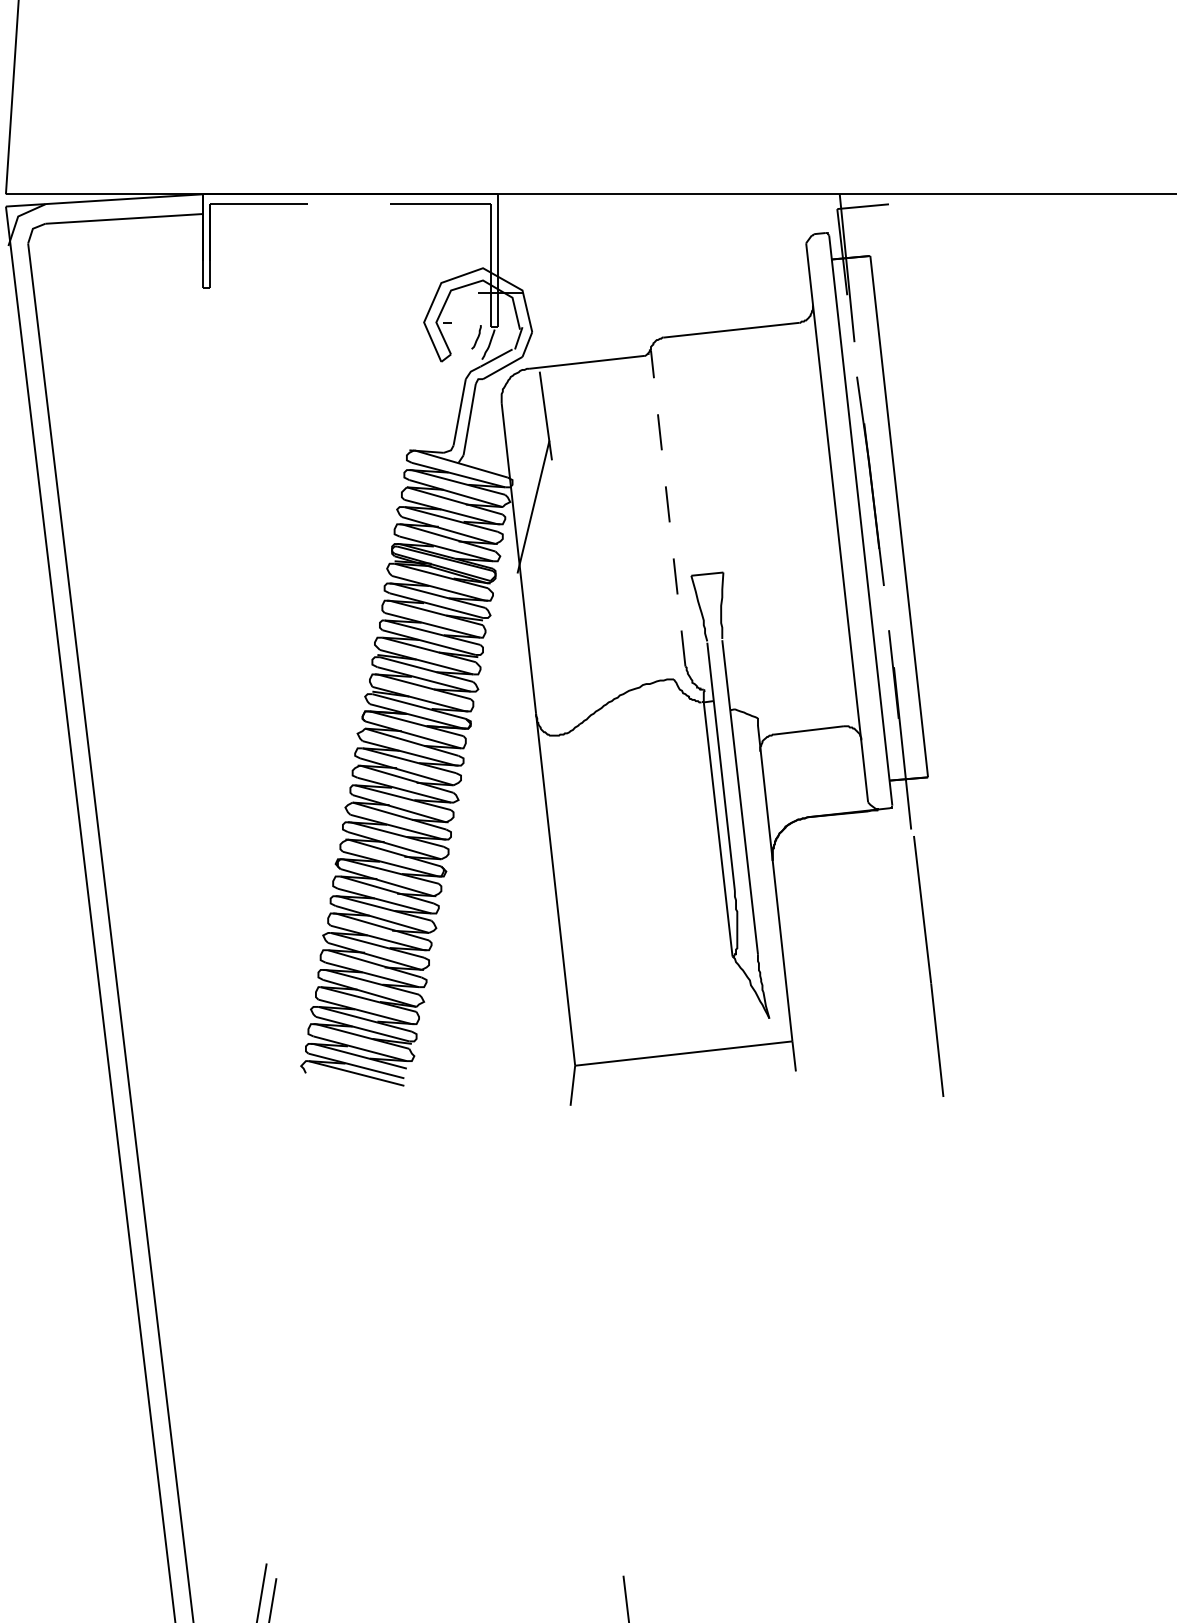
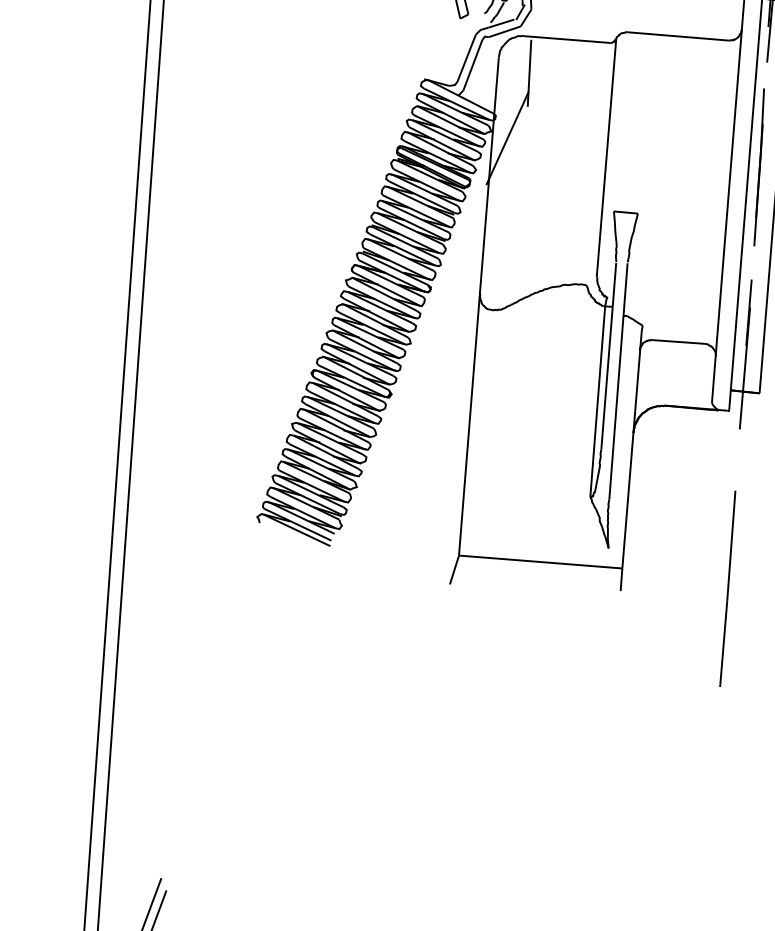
line: (668, 507) -> (606, 157), dashed -> solid
line: (928, 966) -> (727, 588), moved

